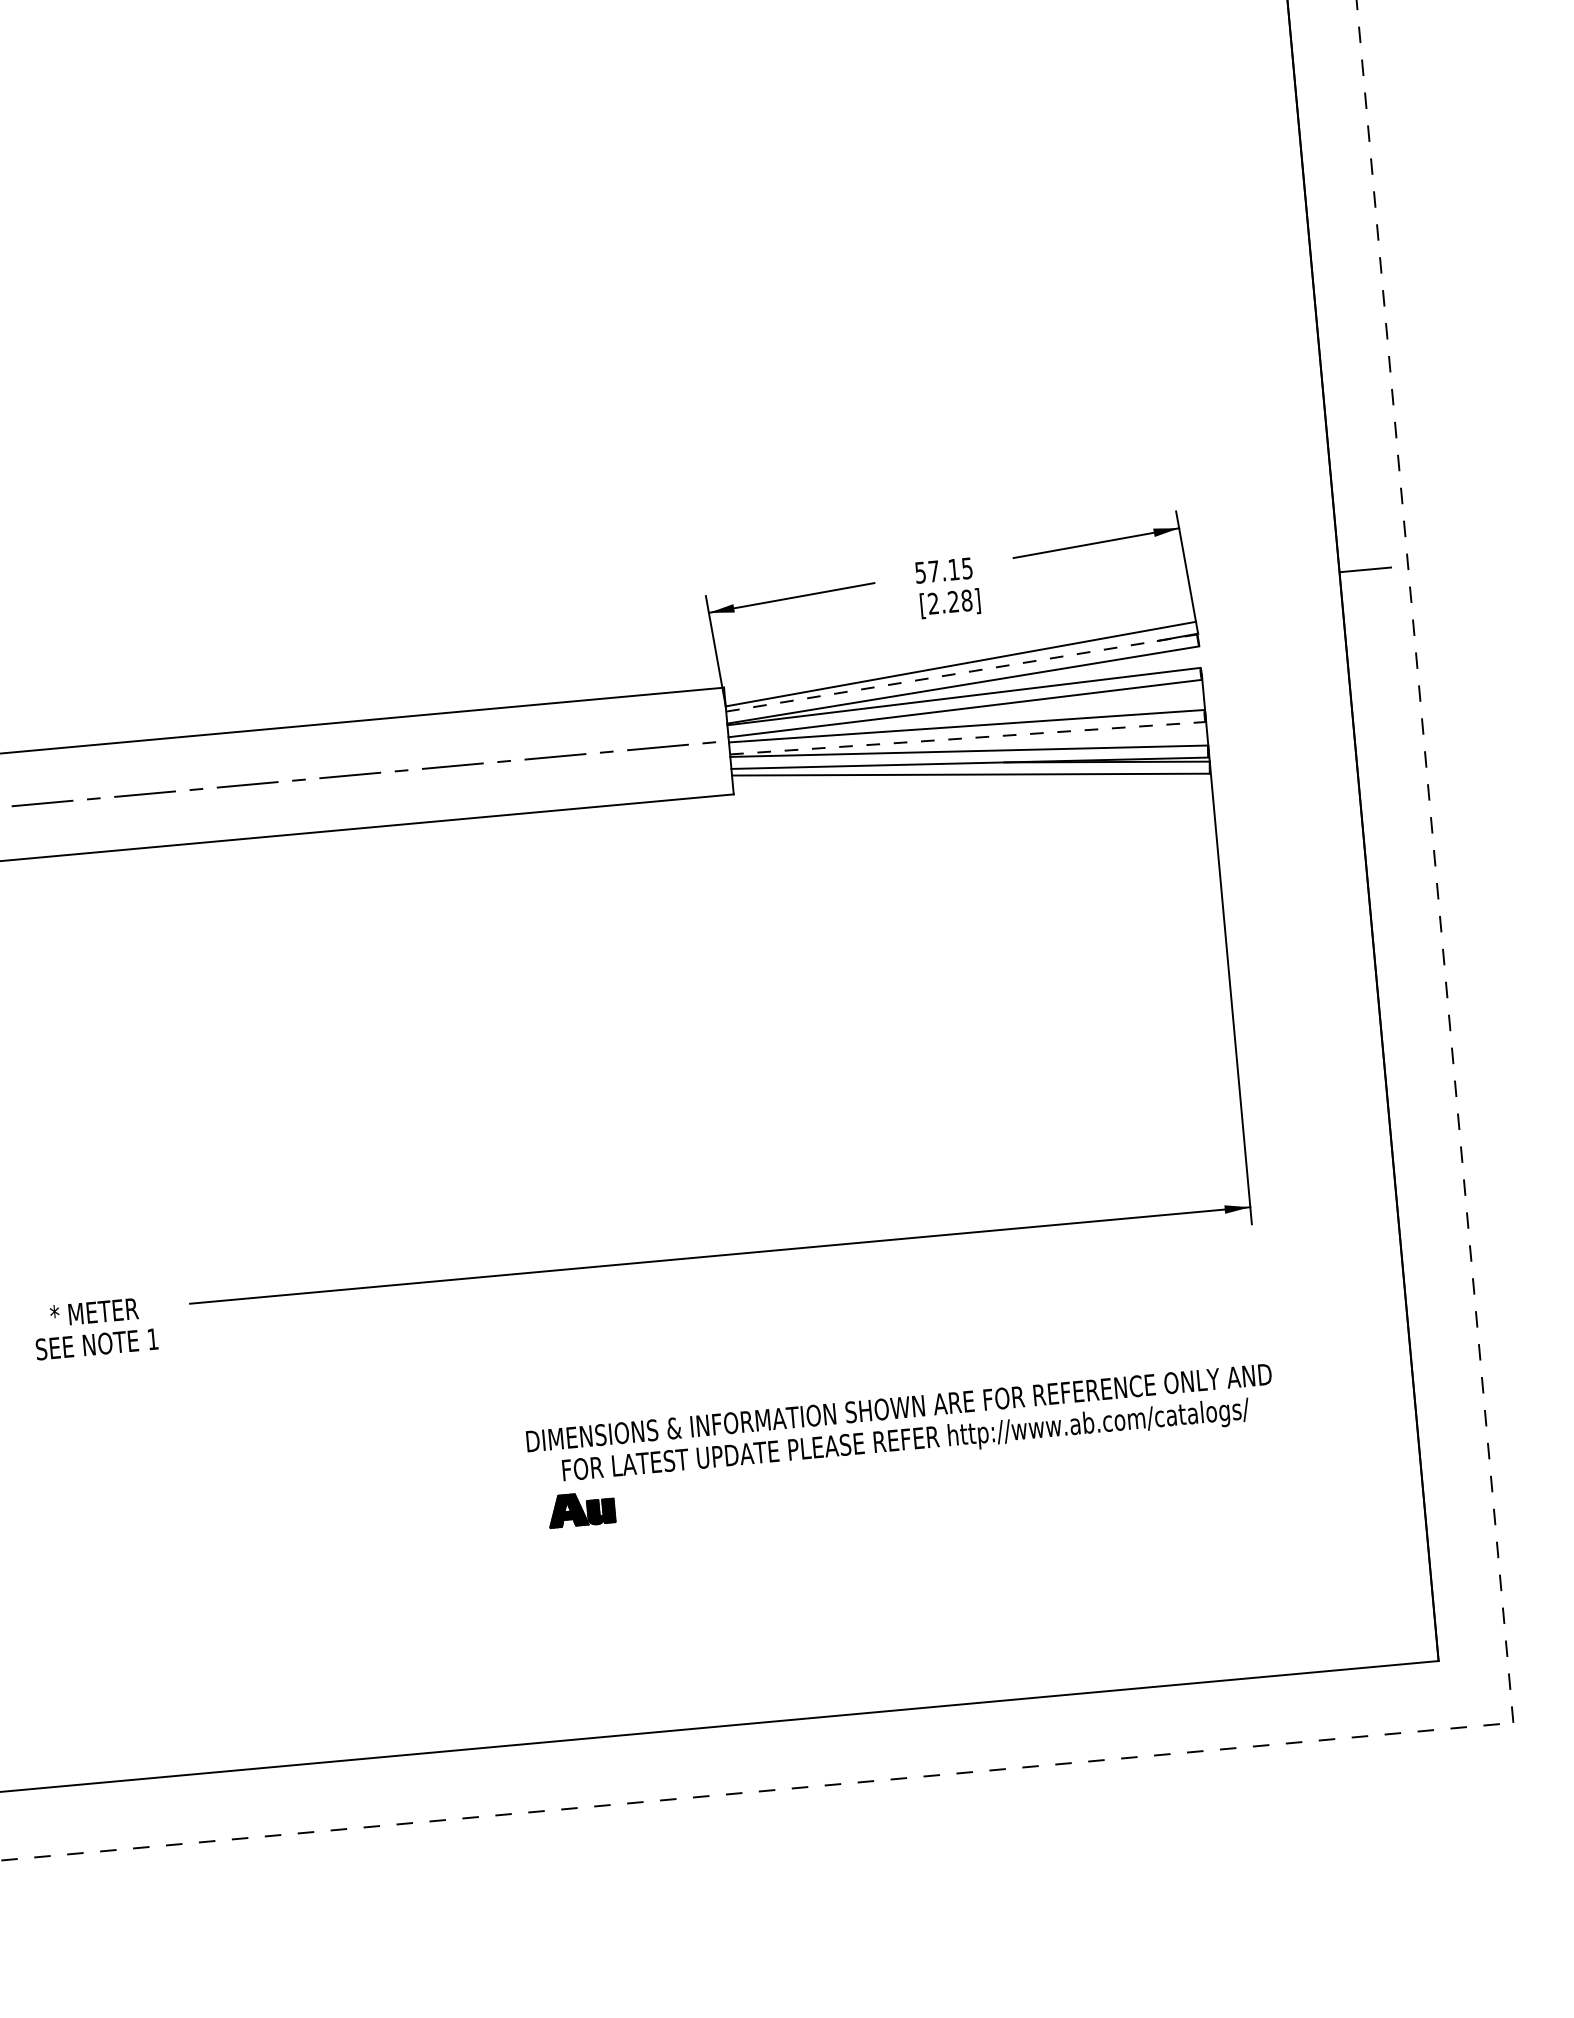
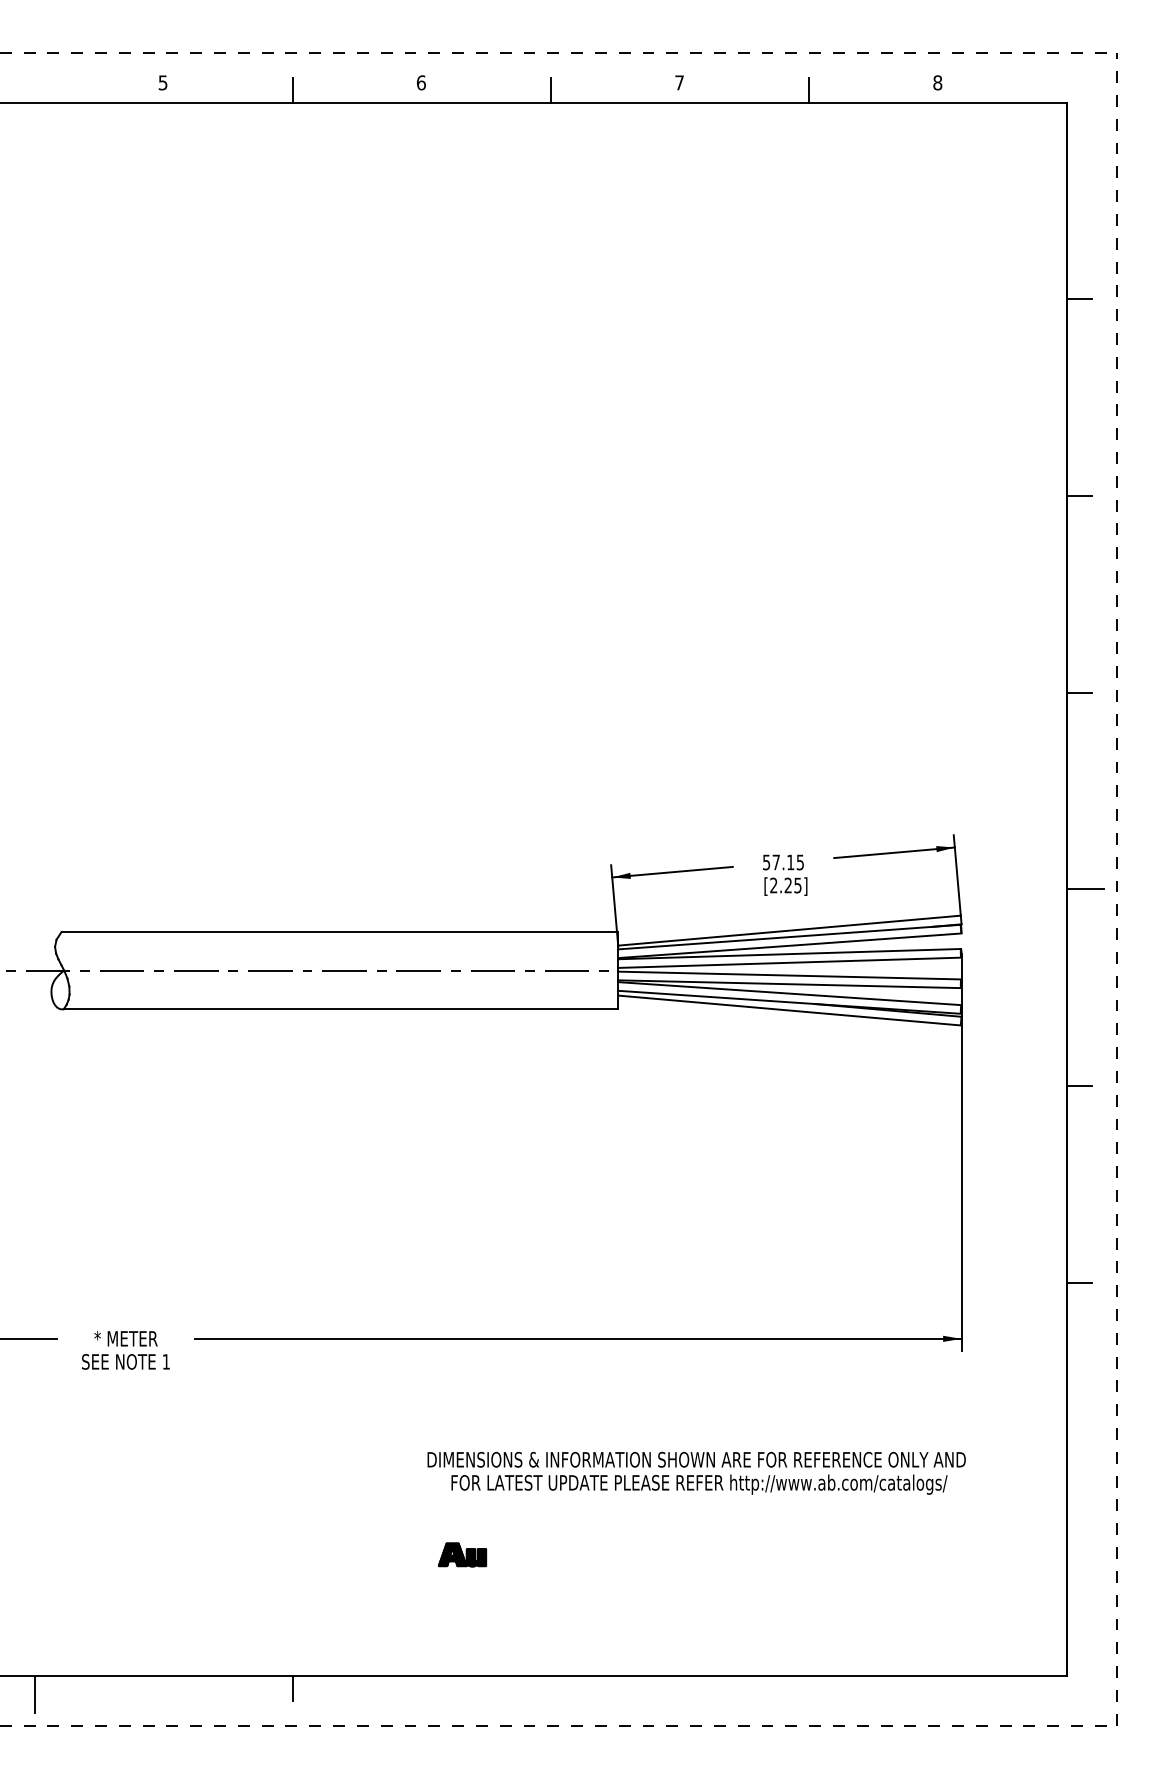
line: (1307, 26) -> (1079, 496), added
line: (1332, 298) -> (1079, 692), added
text: (966, 600) -> (797, 885), [2.28] -> [2.25]
line: (961, 673) -> (789, 937), dashed -> solid
line: (969, 738) -> (790, 984), dashed -> solid
line: (1381, 843) -> (1079, 1086), added
line: (1406, 1114) -> (1079, 1282), added
part: (581, 1508) -> (462, 1554), moved
line: (368, 1775) -> (292, 1688), added
line: (12, 1816) -> (34, 1694), added

